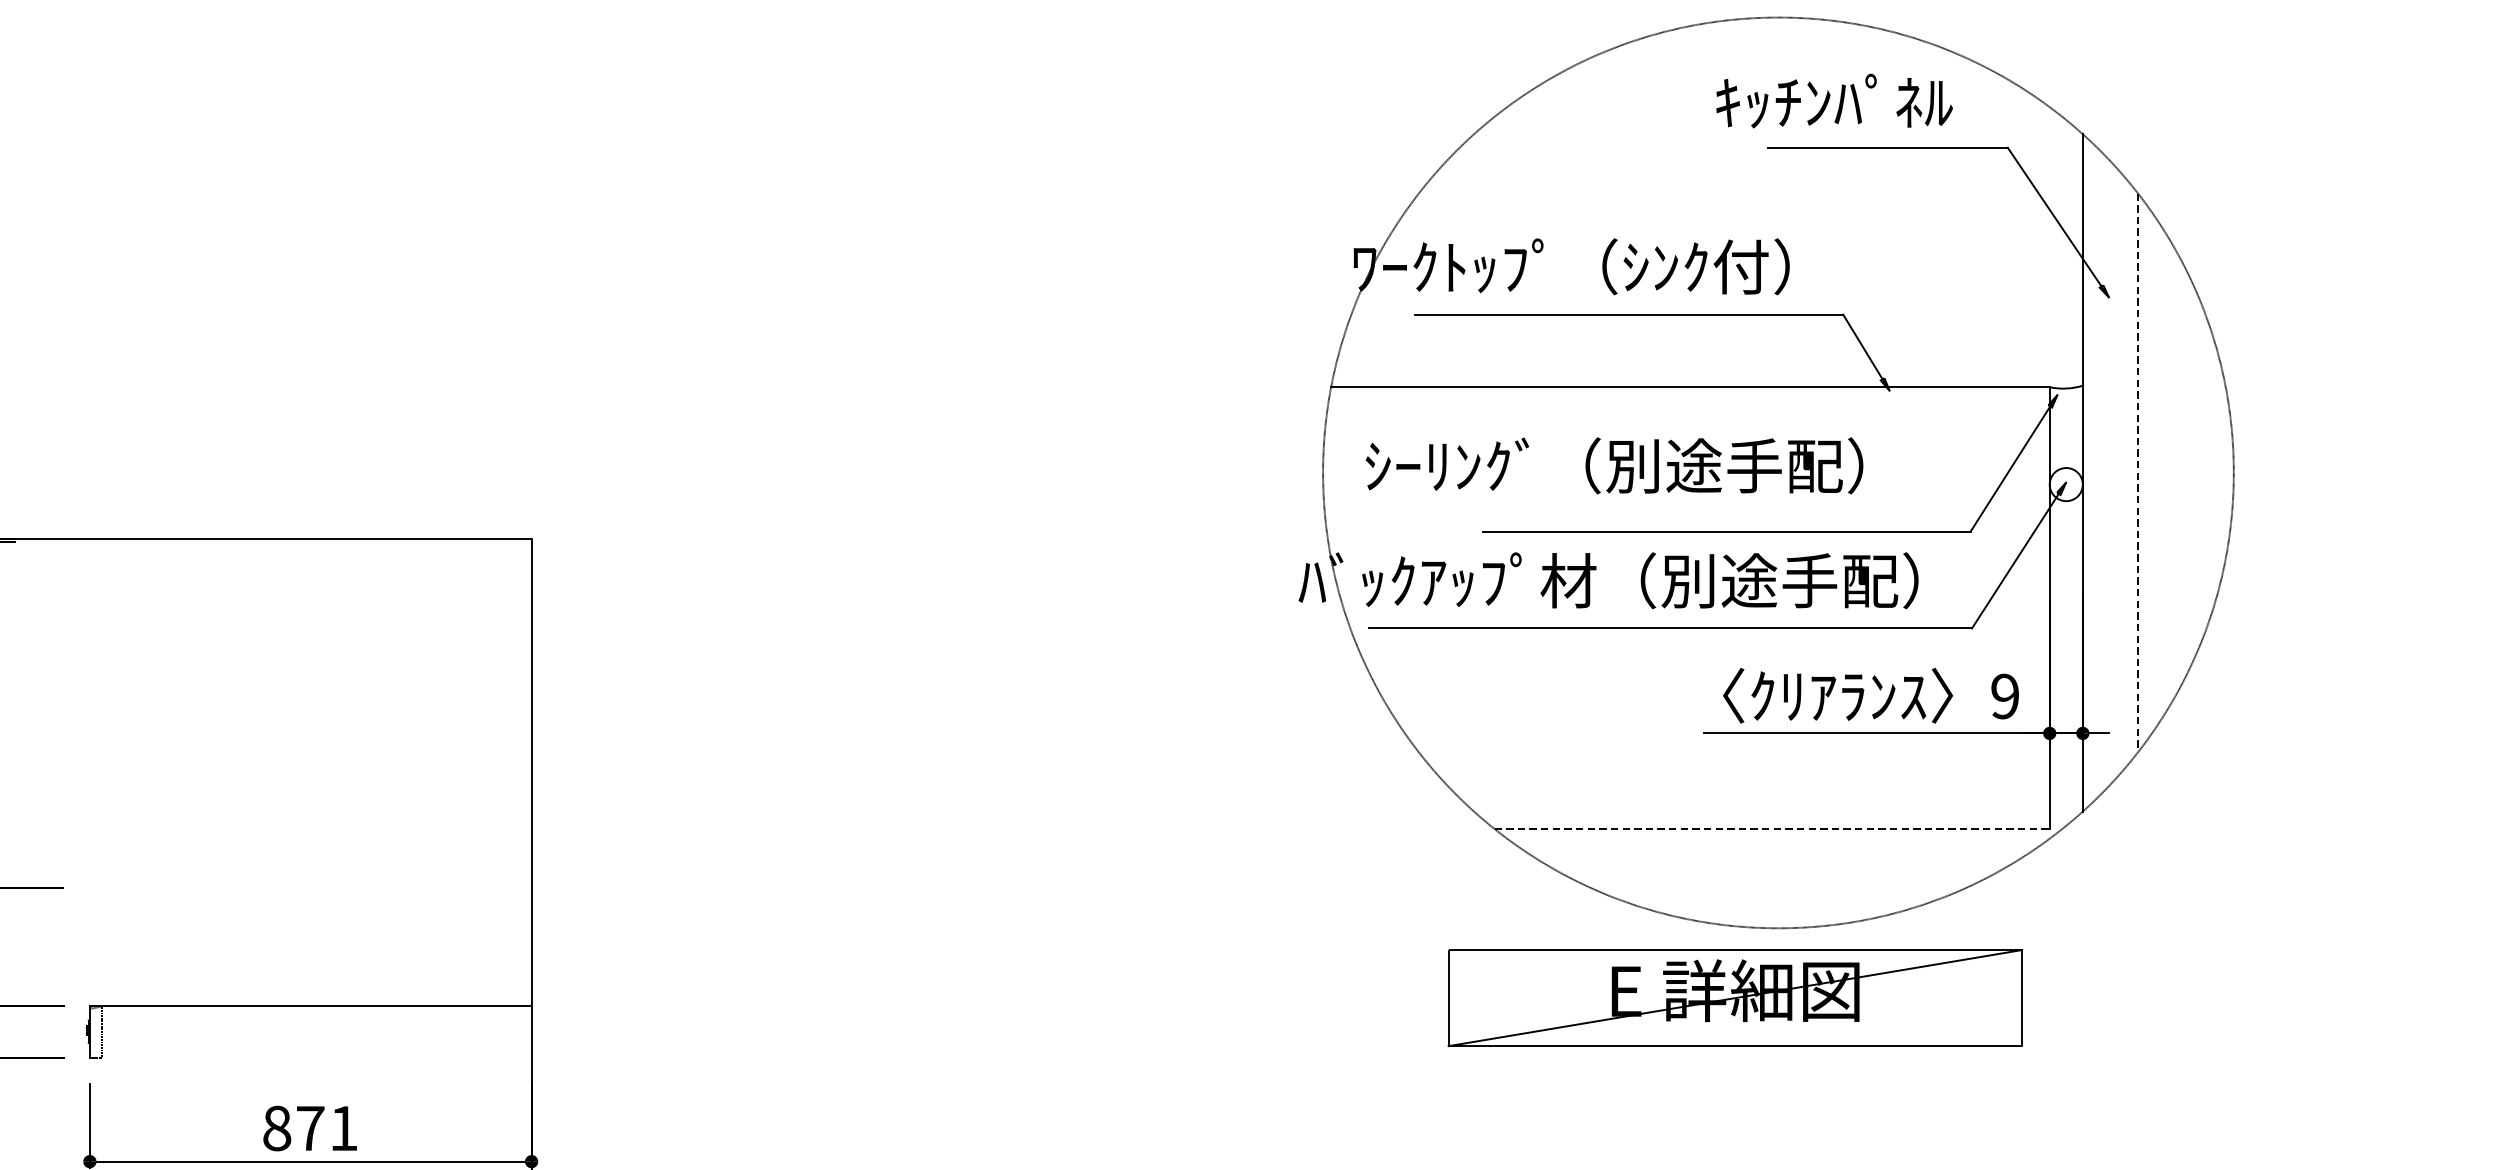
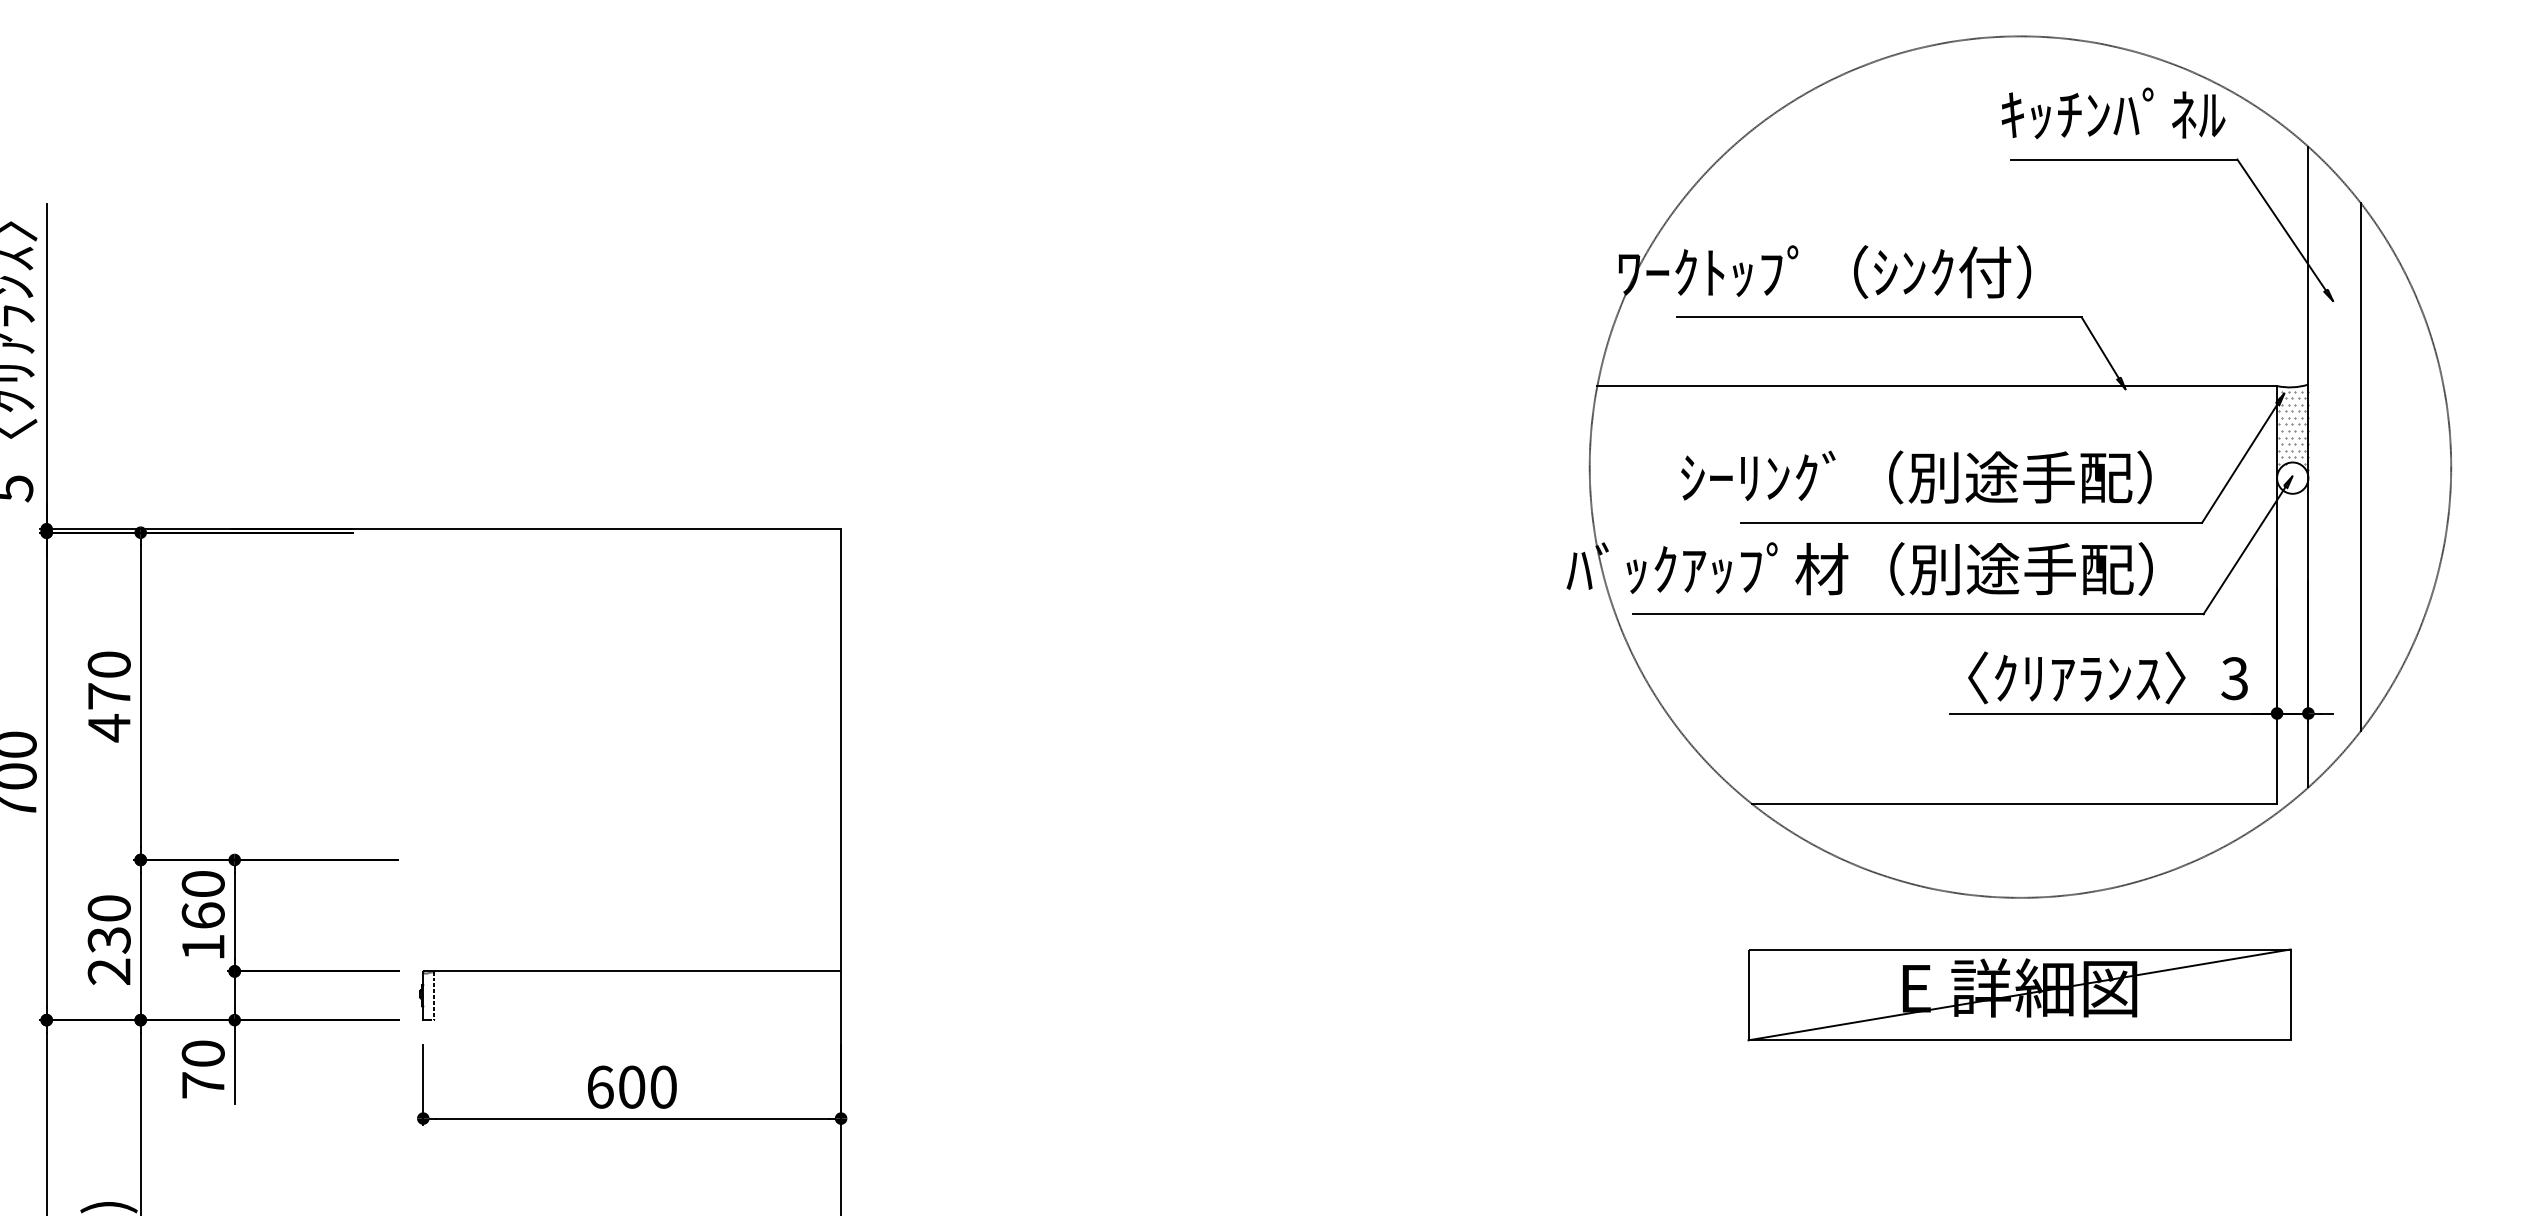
text: (1834, 101) -> (2113, 113), moved
hatch: (2067, 434) -> (2293, 430), added
text: (1614, 465) -> (1916, 477), moved
line: (2137, 473) -> (2360, 467), dashed -> solid
text: (2004, 696) -> (2234, 678), 9 -> 3
line: (1772, 828) -> (2014, 803), dashed -> solid
part: (1735, 997) -> (2019, 994), moved
text: (310, 1127) -> (631, 1086), 871 -> 600

